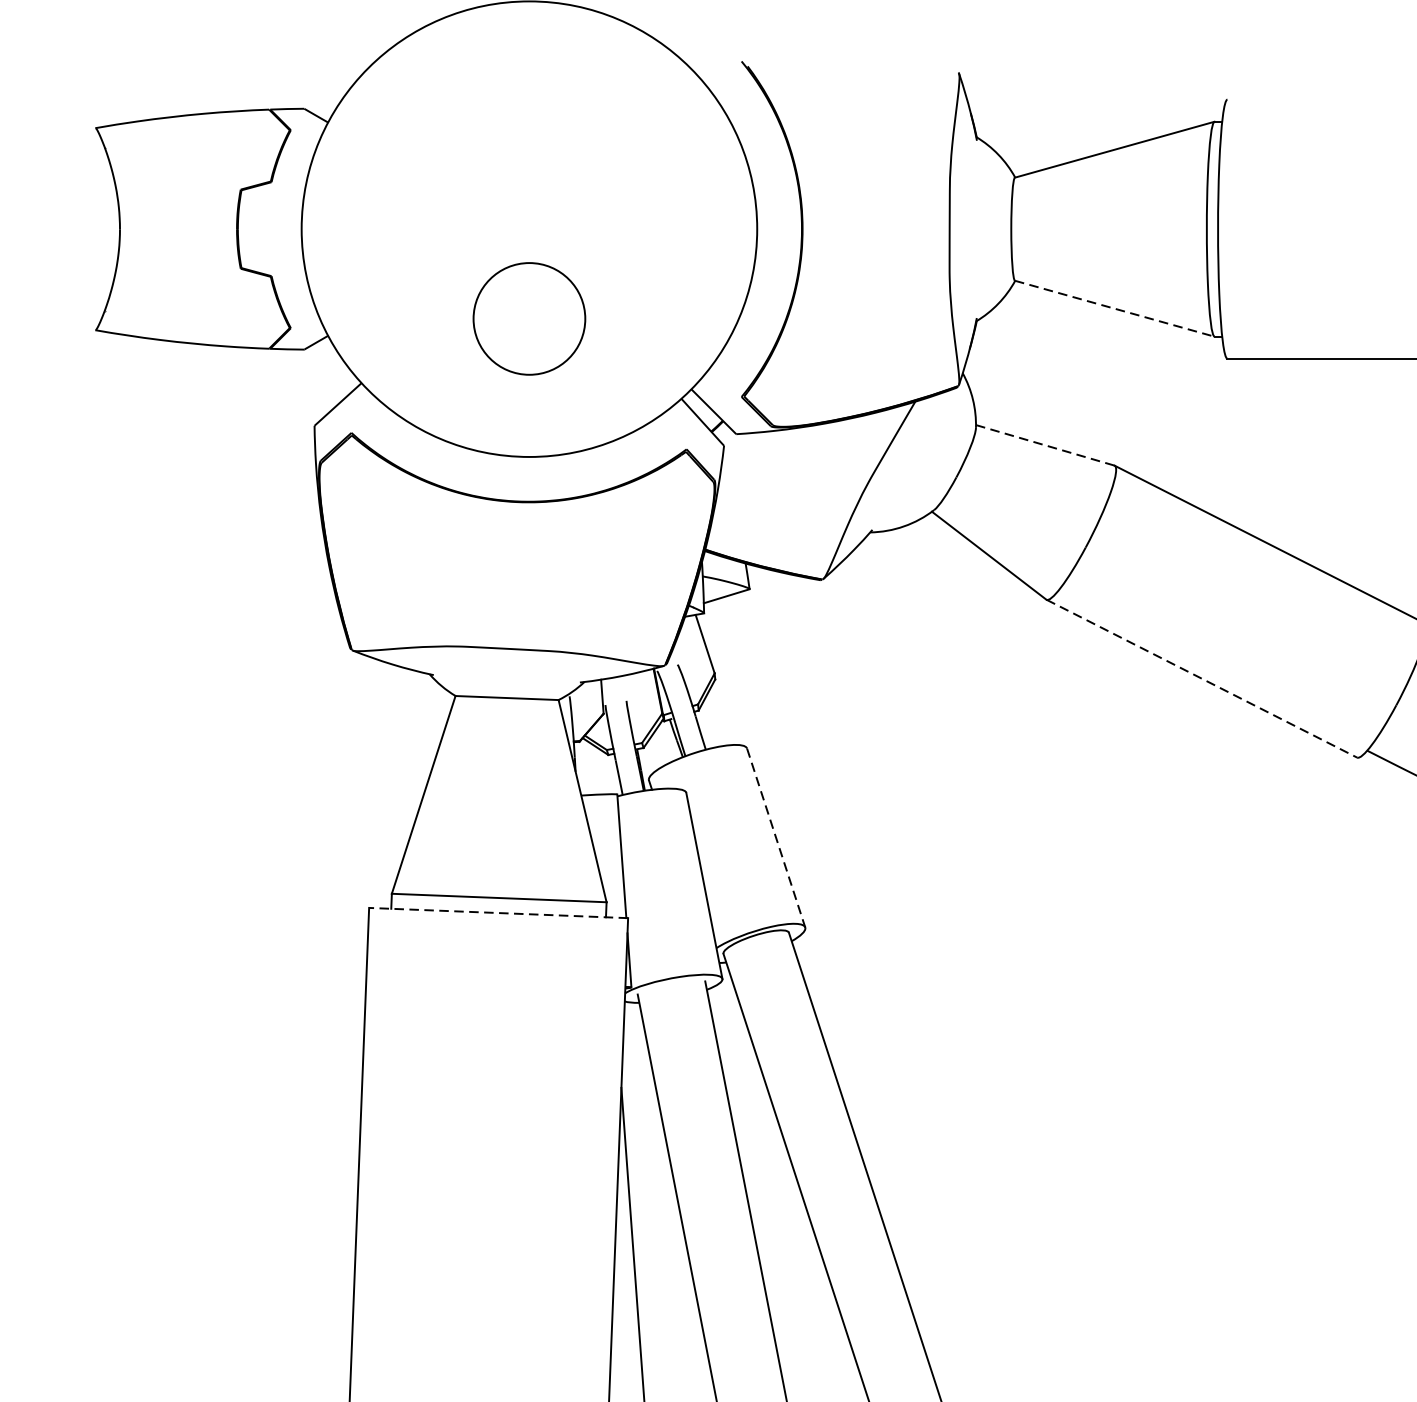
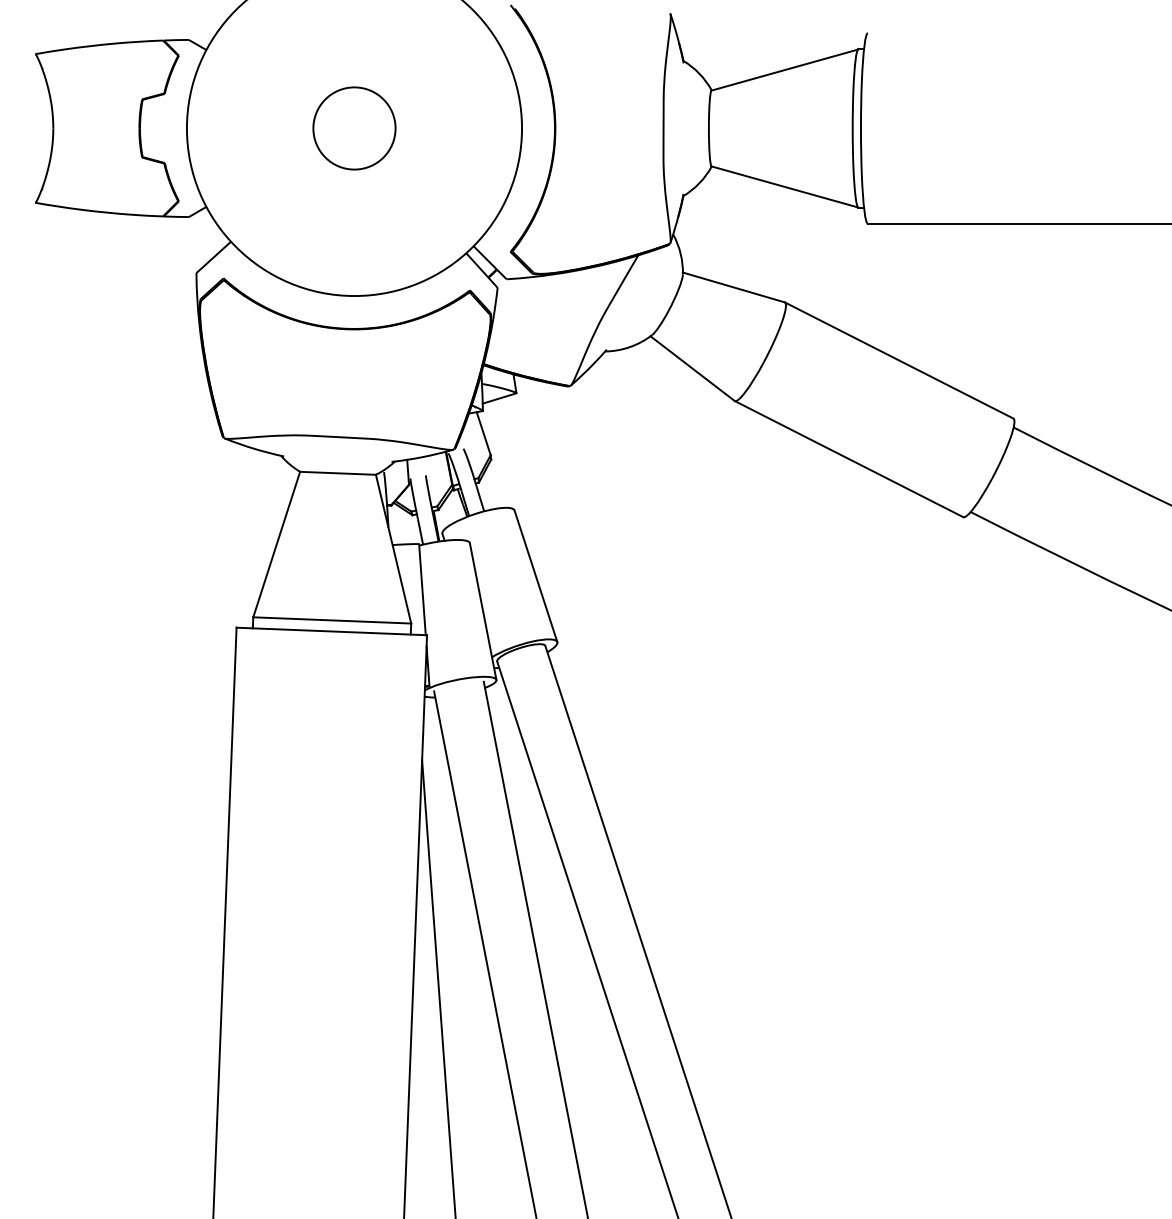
line: (1115, 309) -> (785, 187), dashed -> solid
circle: (529, 318) -> (354, 128), moved
line: (1046, 445) -> (734, 287), dashed -> solid
line: (1202, 679) -> (849, 459), dashed -> solid
line: (776, 838) -> (536, 576), dashed -> solid
line: (498, 913) -> (331, 631), dashed -> solid

